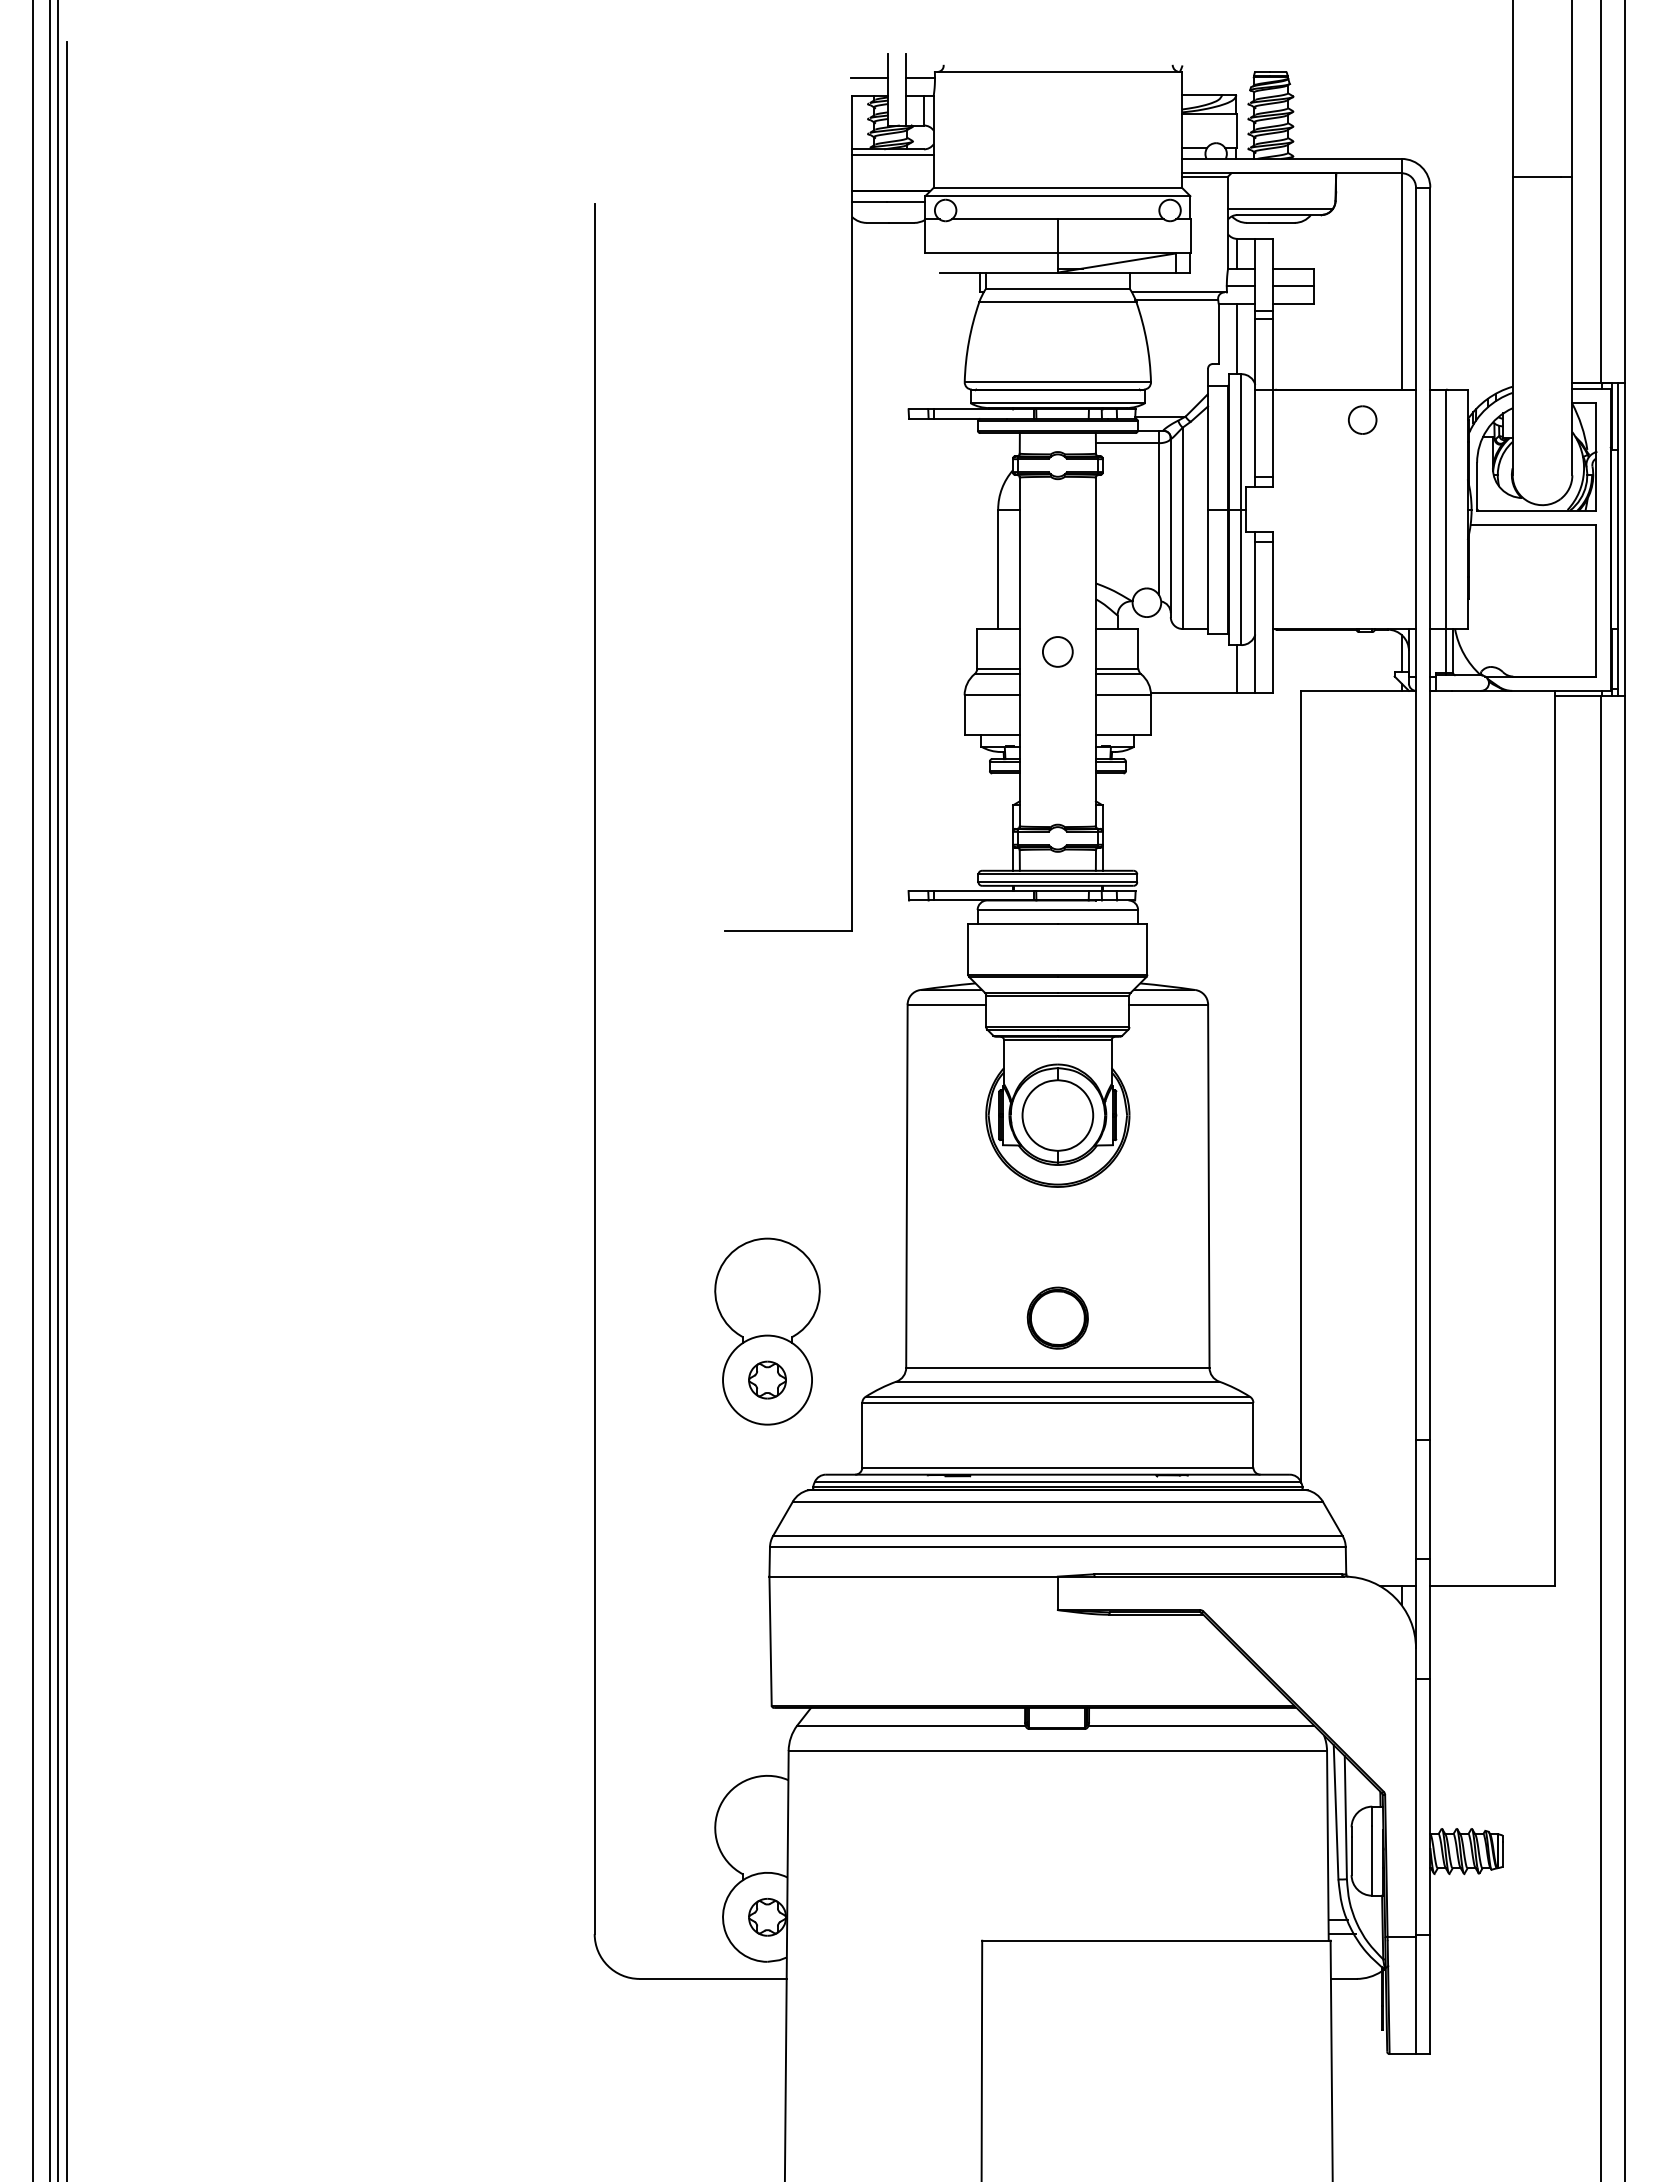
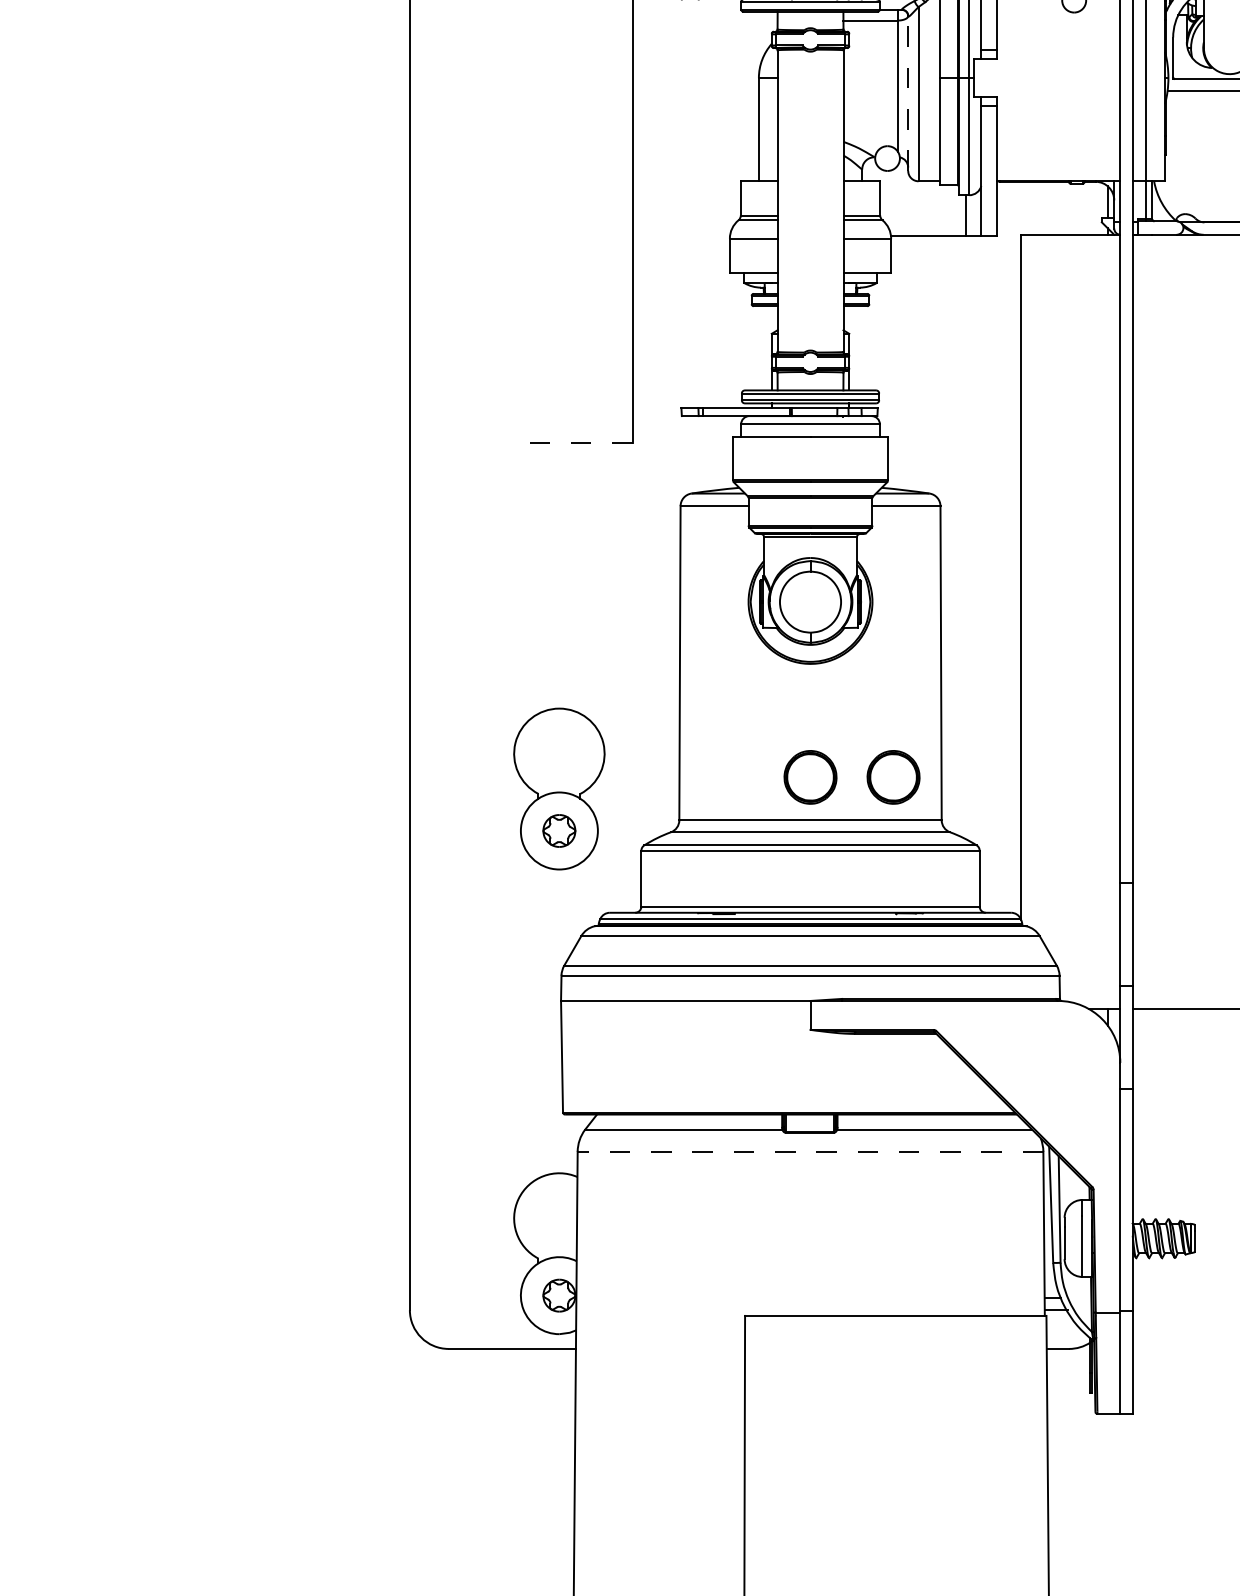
line: (1170, 527) -> (907, 93), solid -> dashed
circle: (1057, 651) -> (810, 200), removed
line: (788, 931) -> (577, 442), solid -> dashed
part: (1153, 1317) -> (893, 776), added
line: (1057, 1750) -> (810, 1151), solid -> dashed

